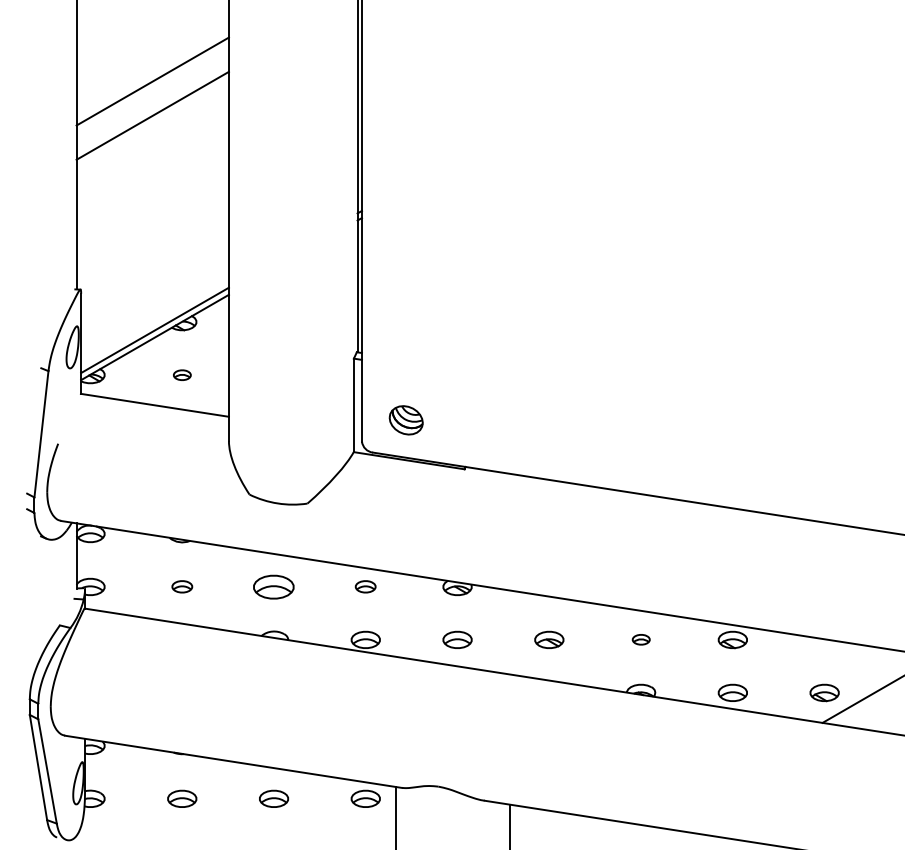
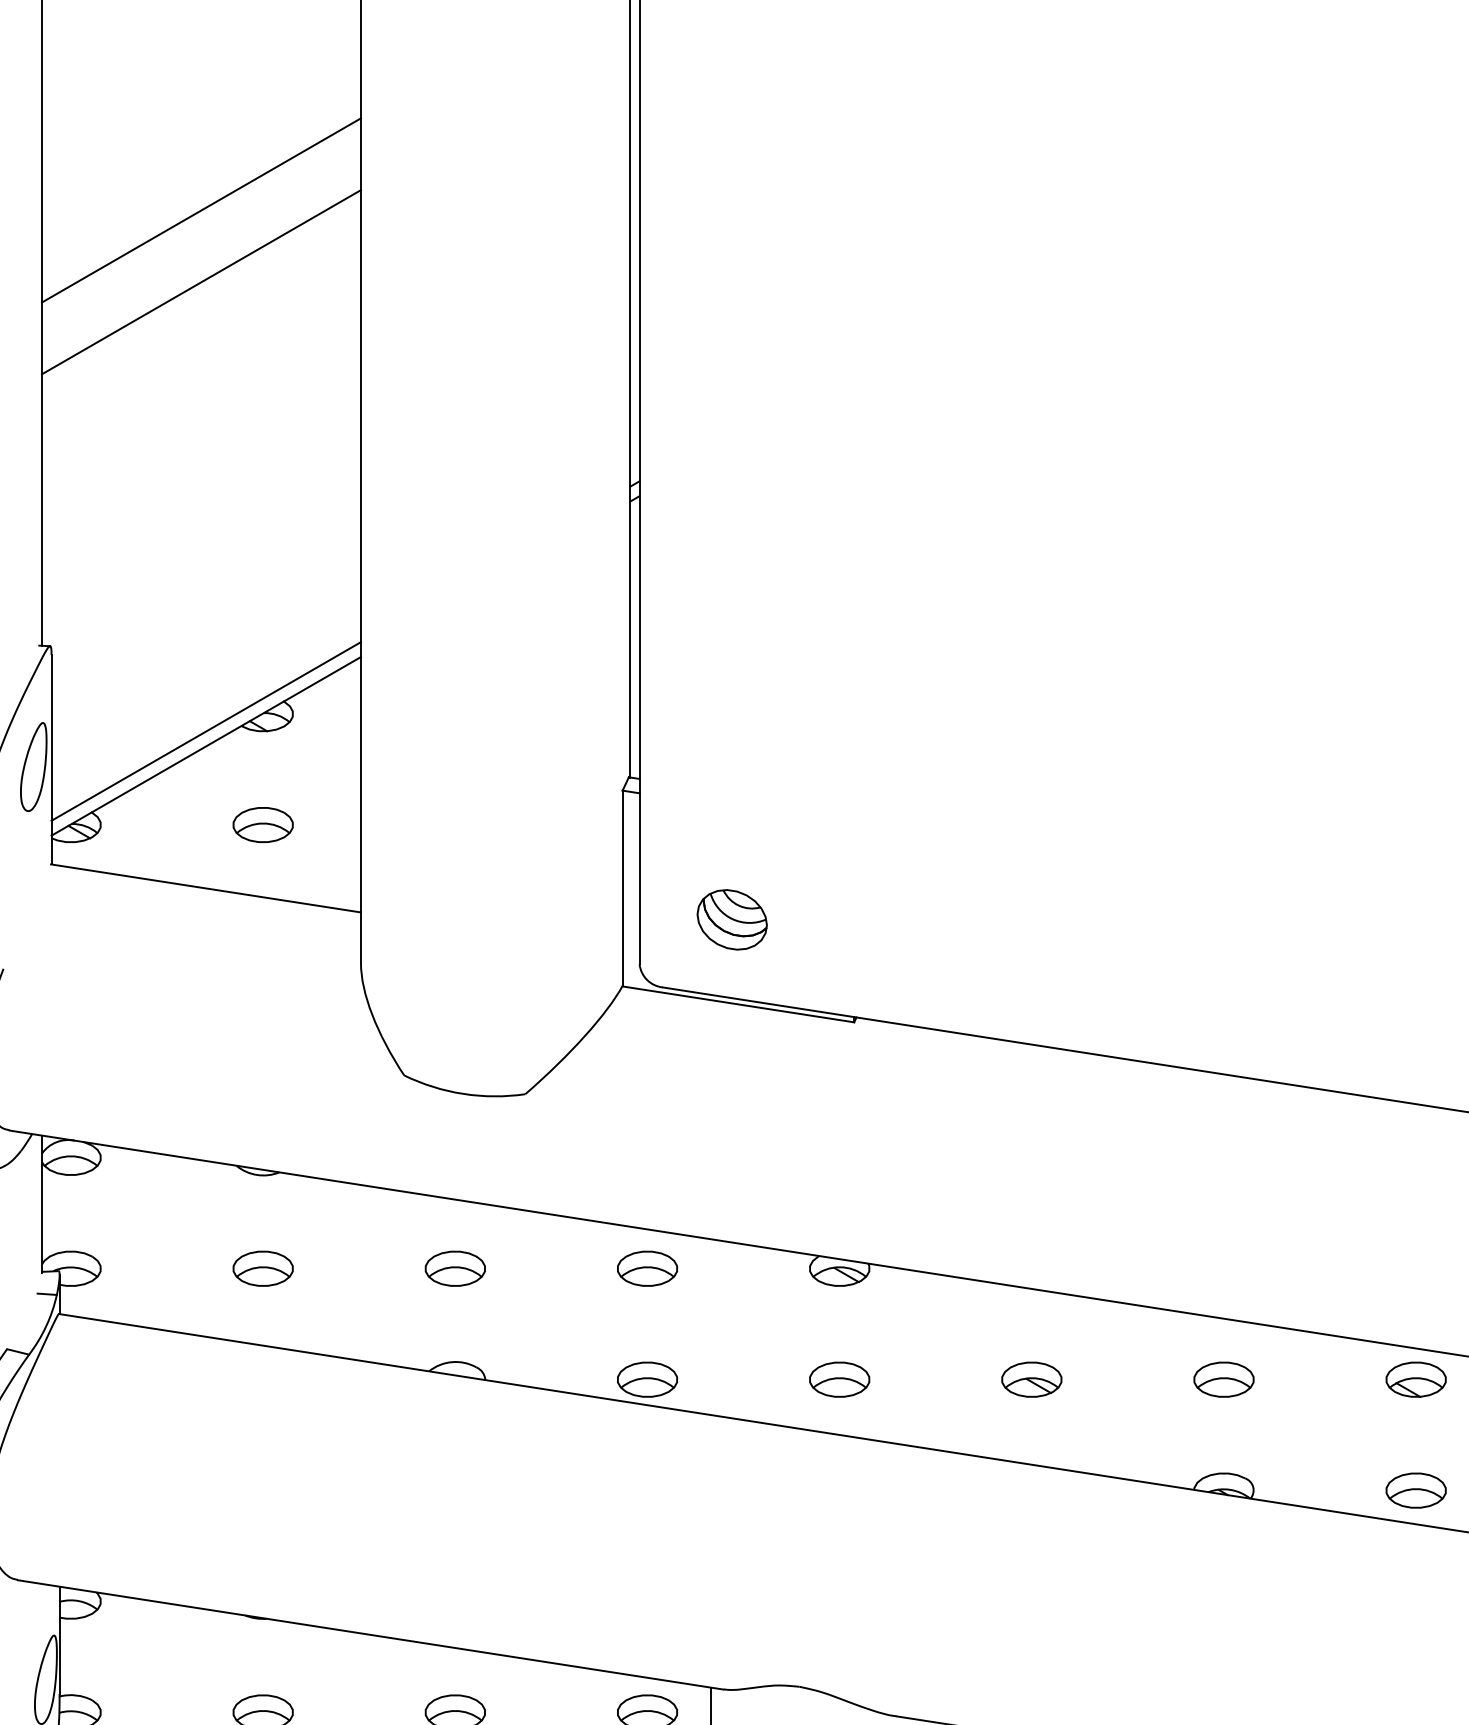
part: (182, 375) -> (263, 825), size x1.67
part: (182, 586) -> (263, 1267), size x1.43
part: (274, 586) -> (456, 1267), size x0.71
part: (365, 586) -> (646, 1267), size x1.43
part: (641, 639) -> (1224, 1378), size x1.67

